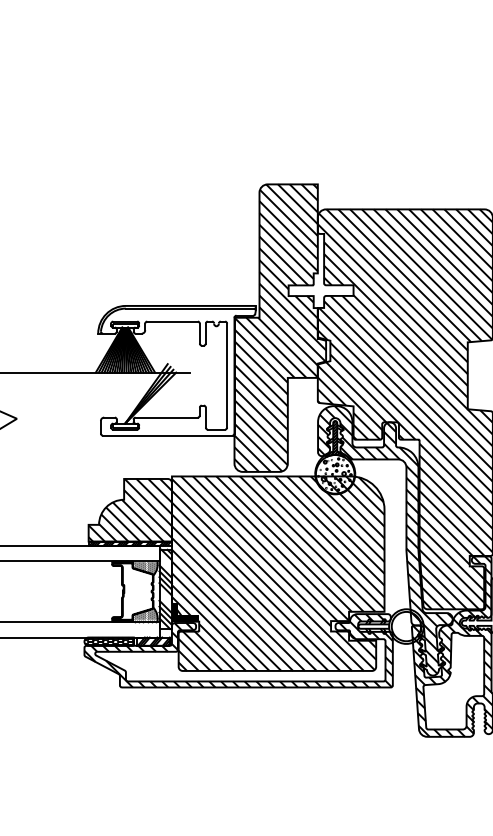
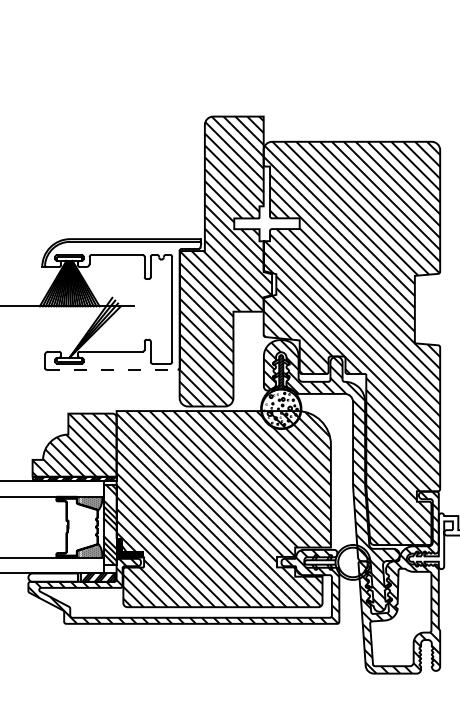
line: (167, 435) -> (112, 369), solid -> dashed
hatch: (108, 641) -> (52, 577), removed

